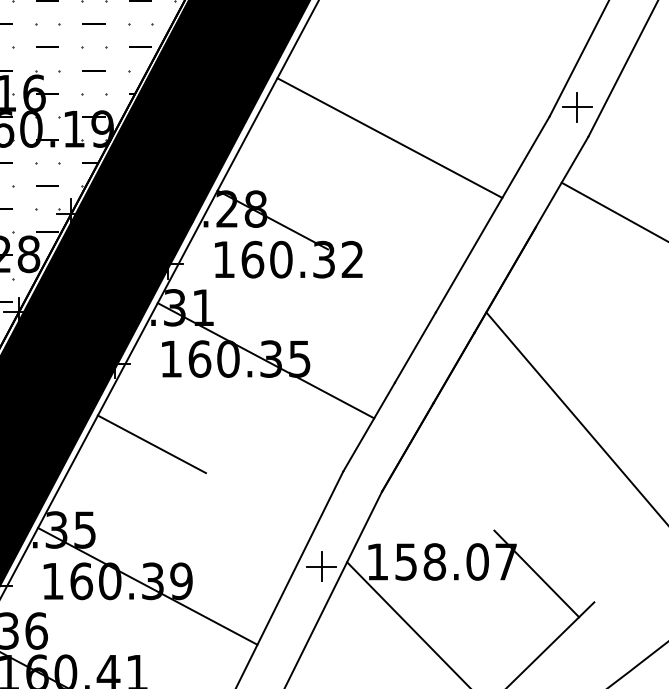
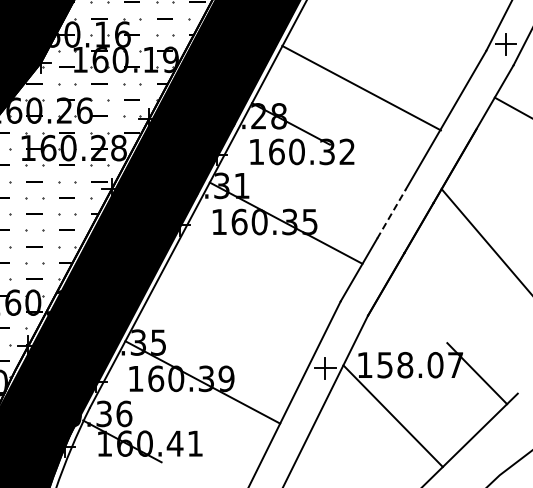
line: (389, 137) -> (361, 87), moved
line: (415, 346) -> (391, 213), solid -> dashed
line: (151, 443) -> (205, 281), removed

